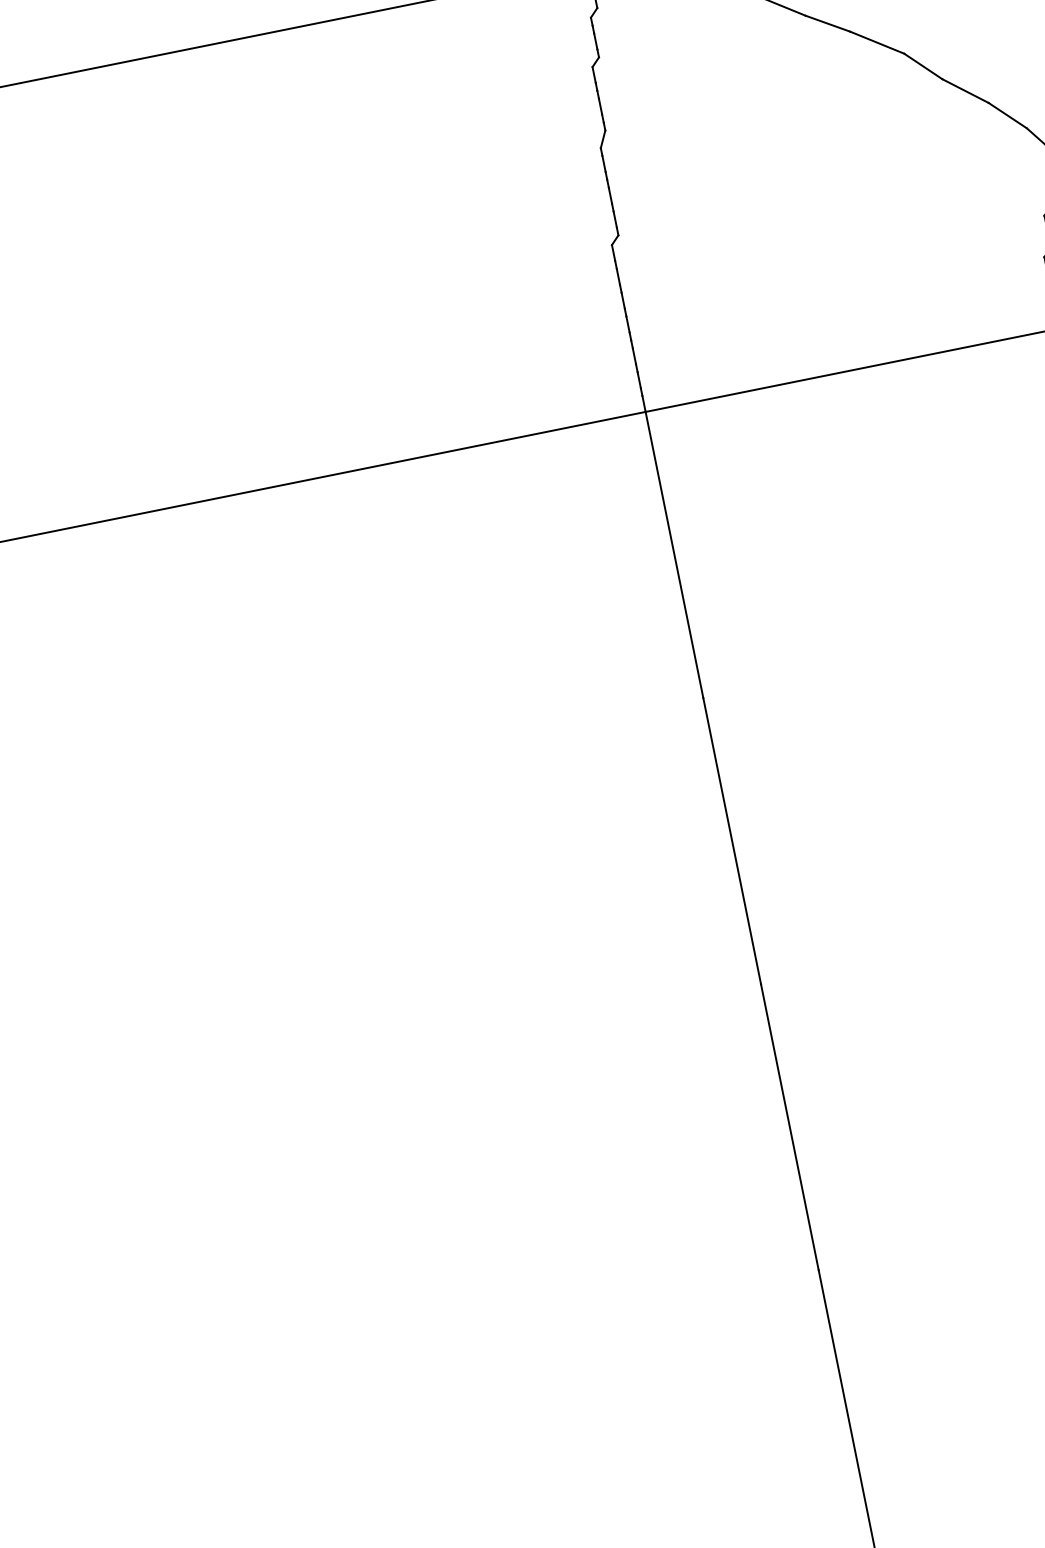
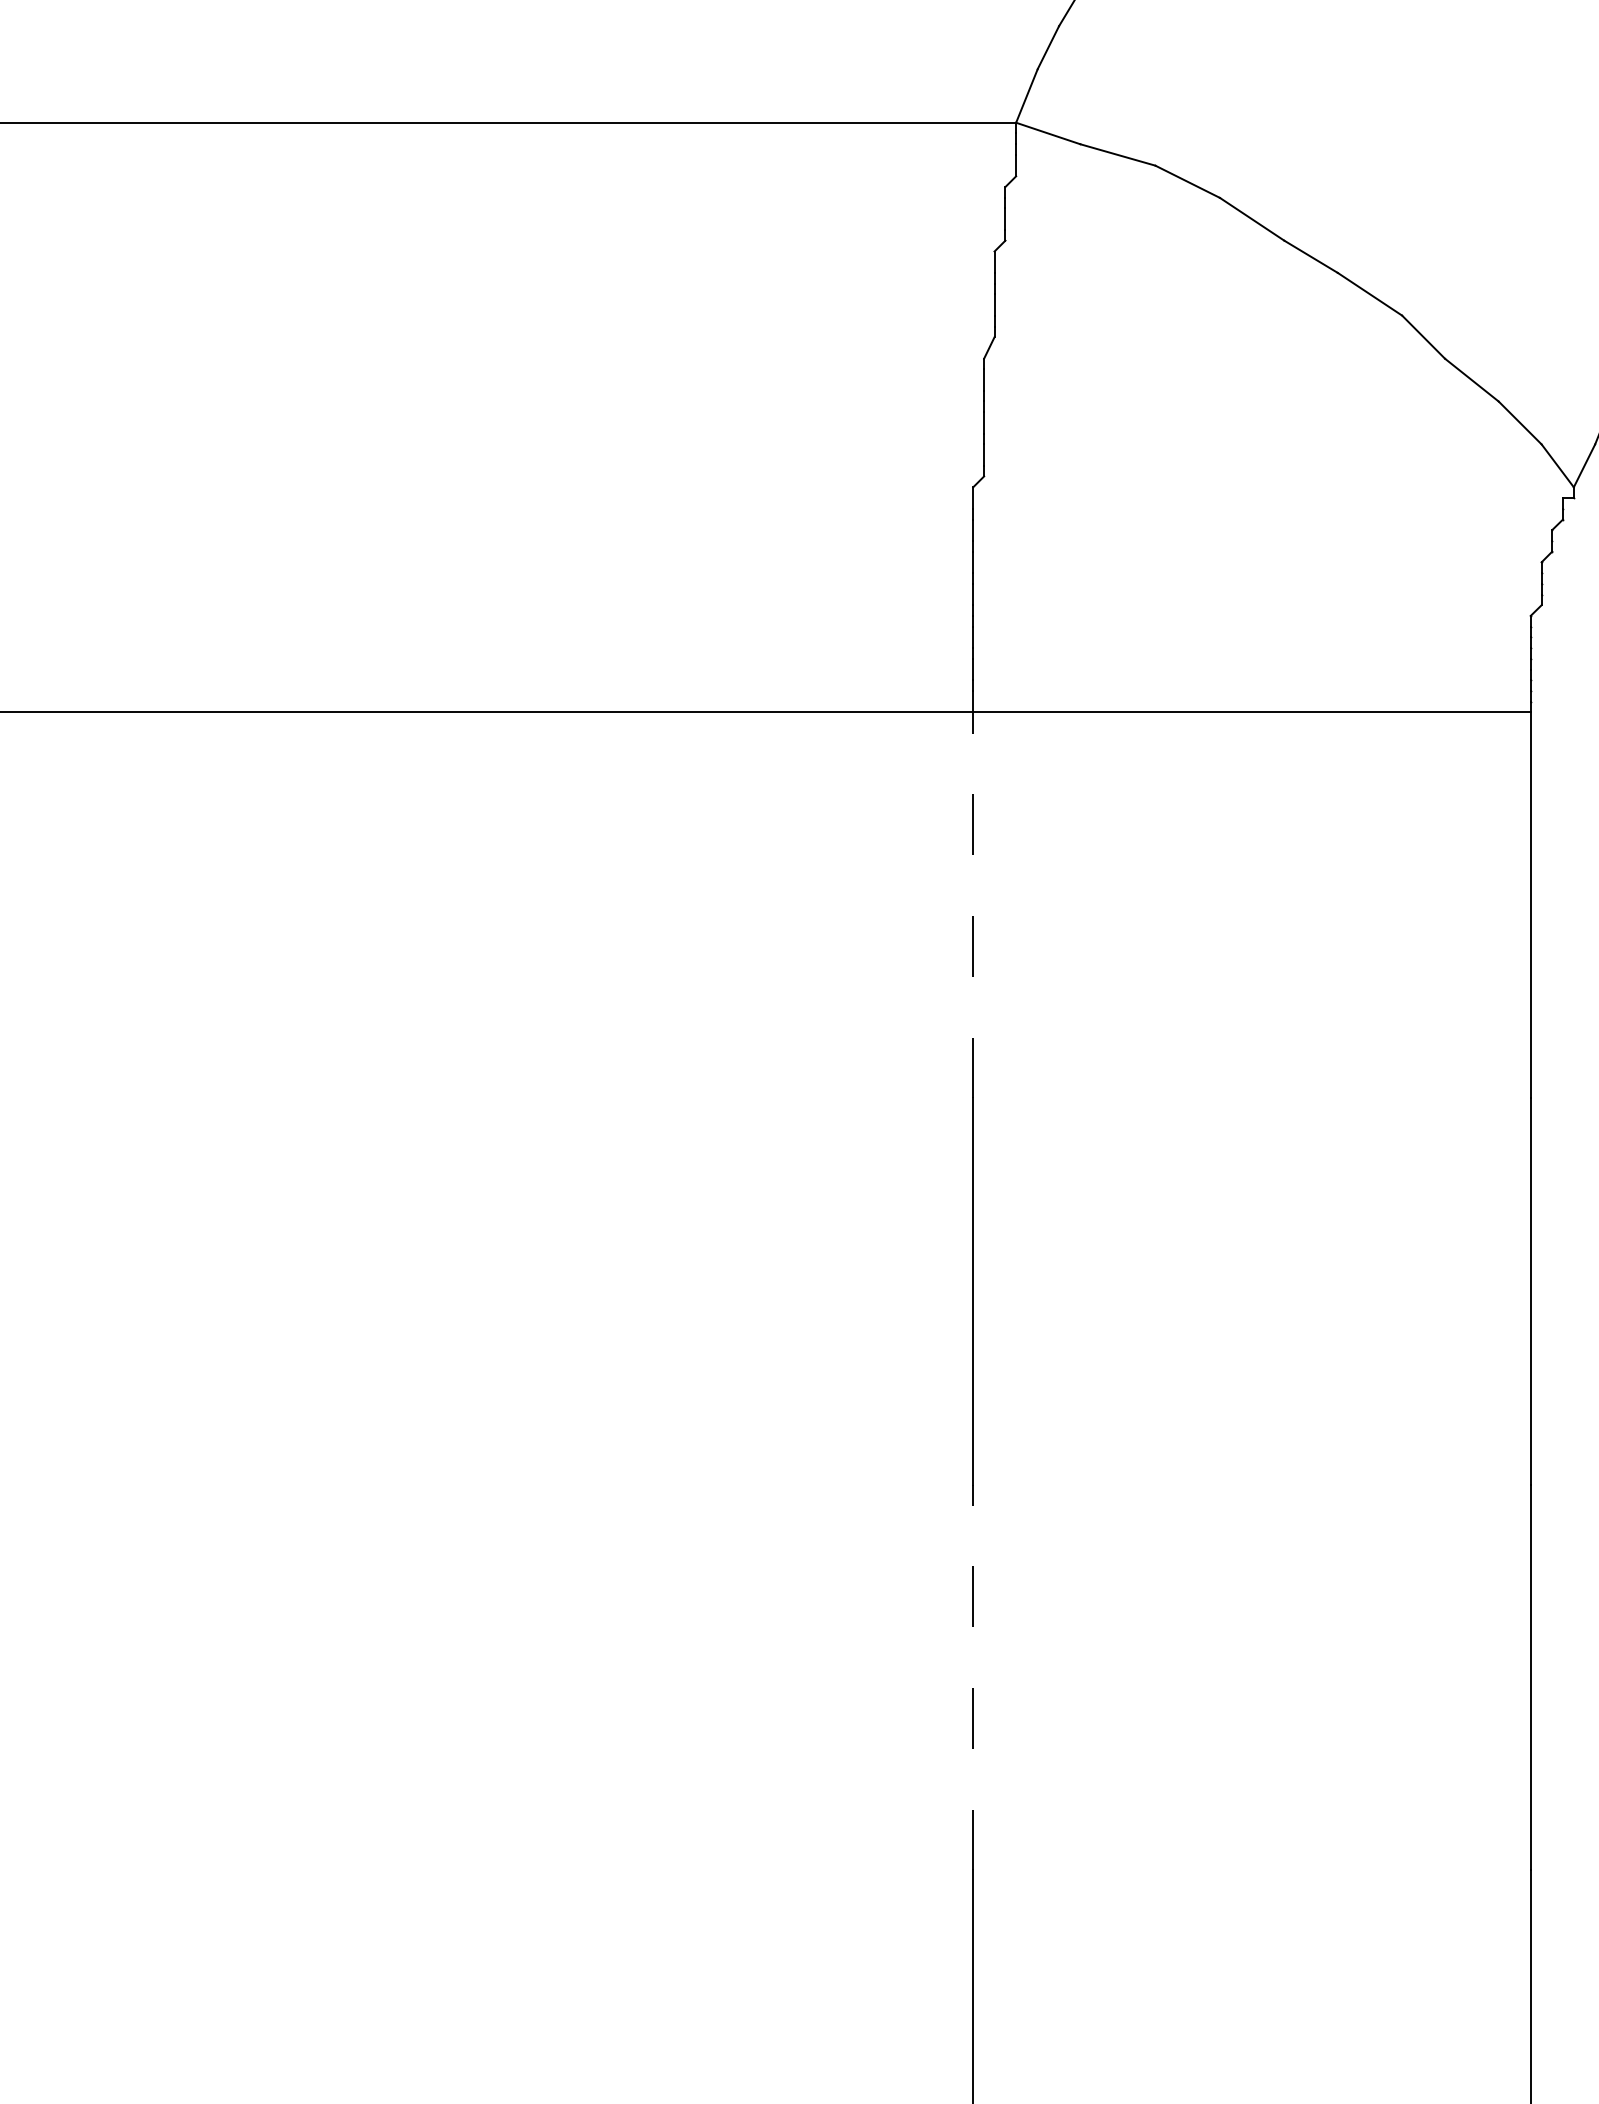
line: (674, 554) -> (973, 905), solid -> dashed
line: (790, 1127) -> (973, 1677), solid -> dashed

